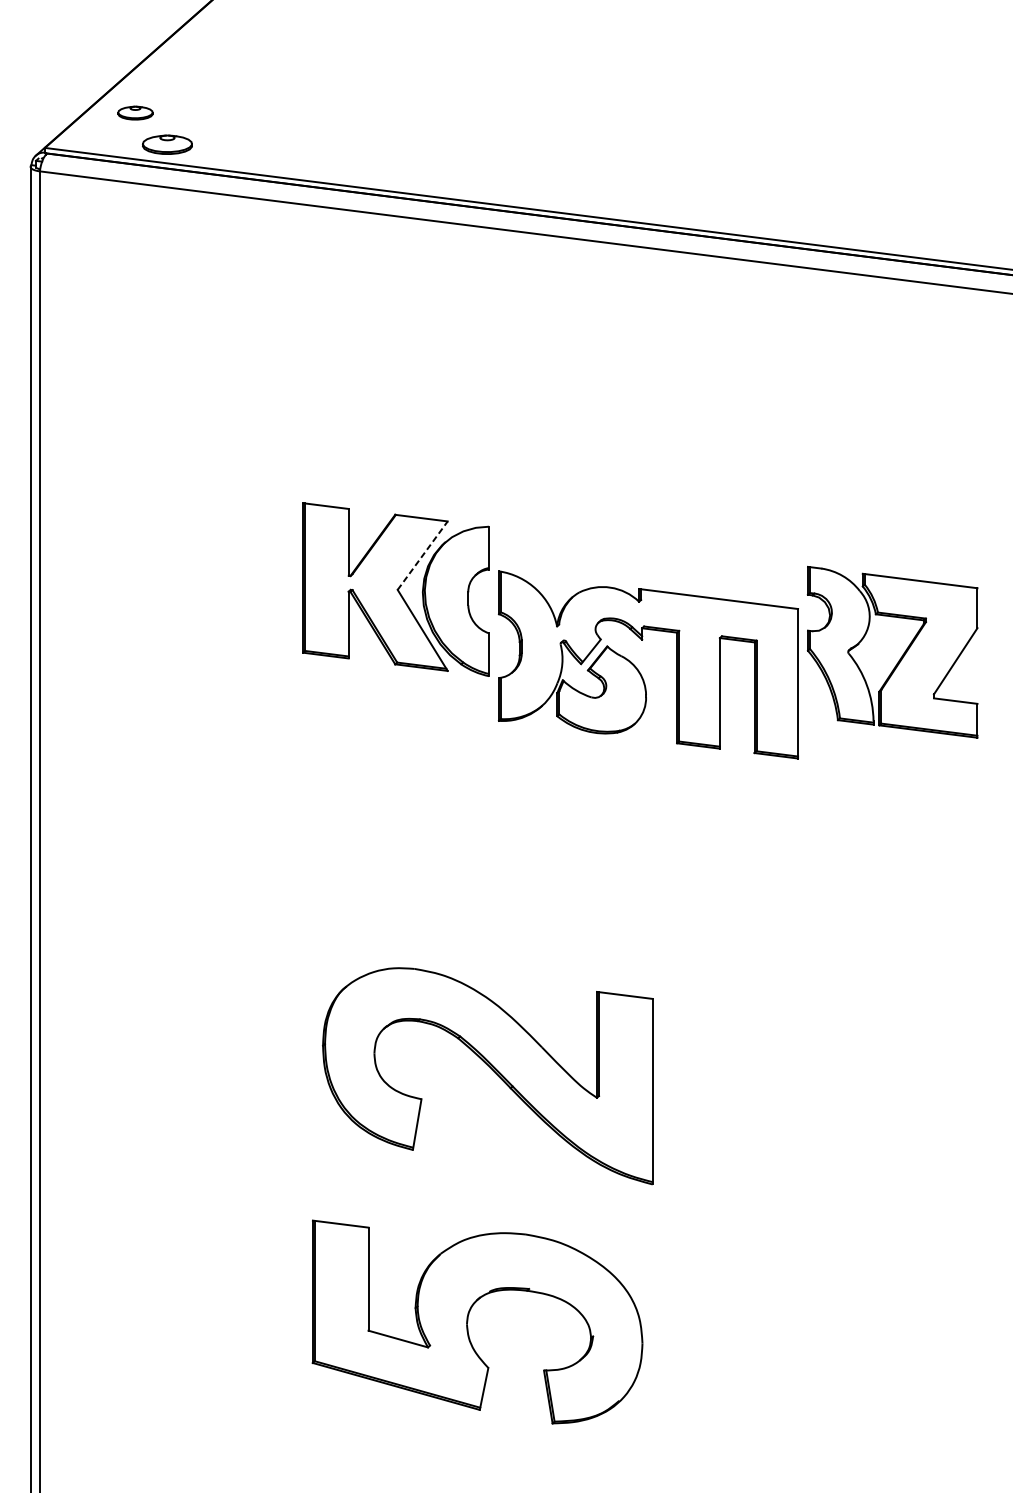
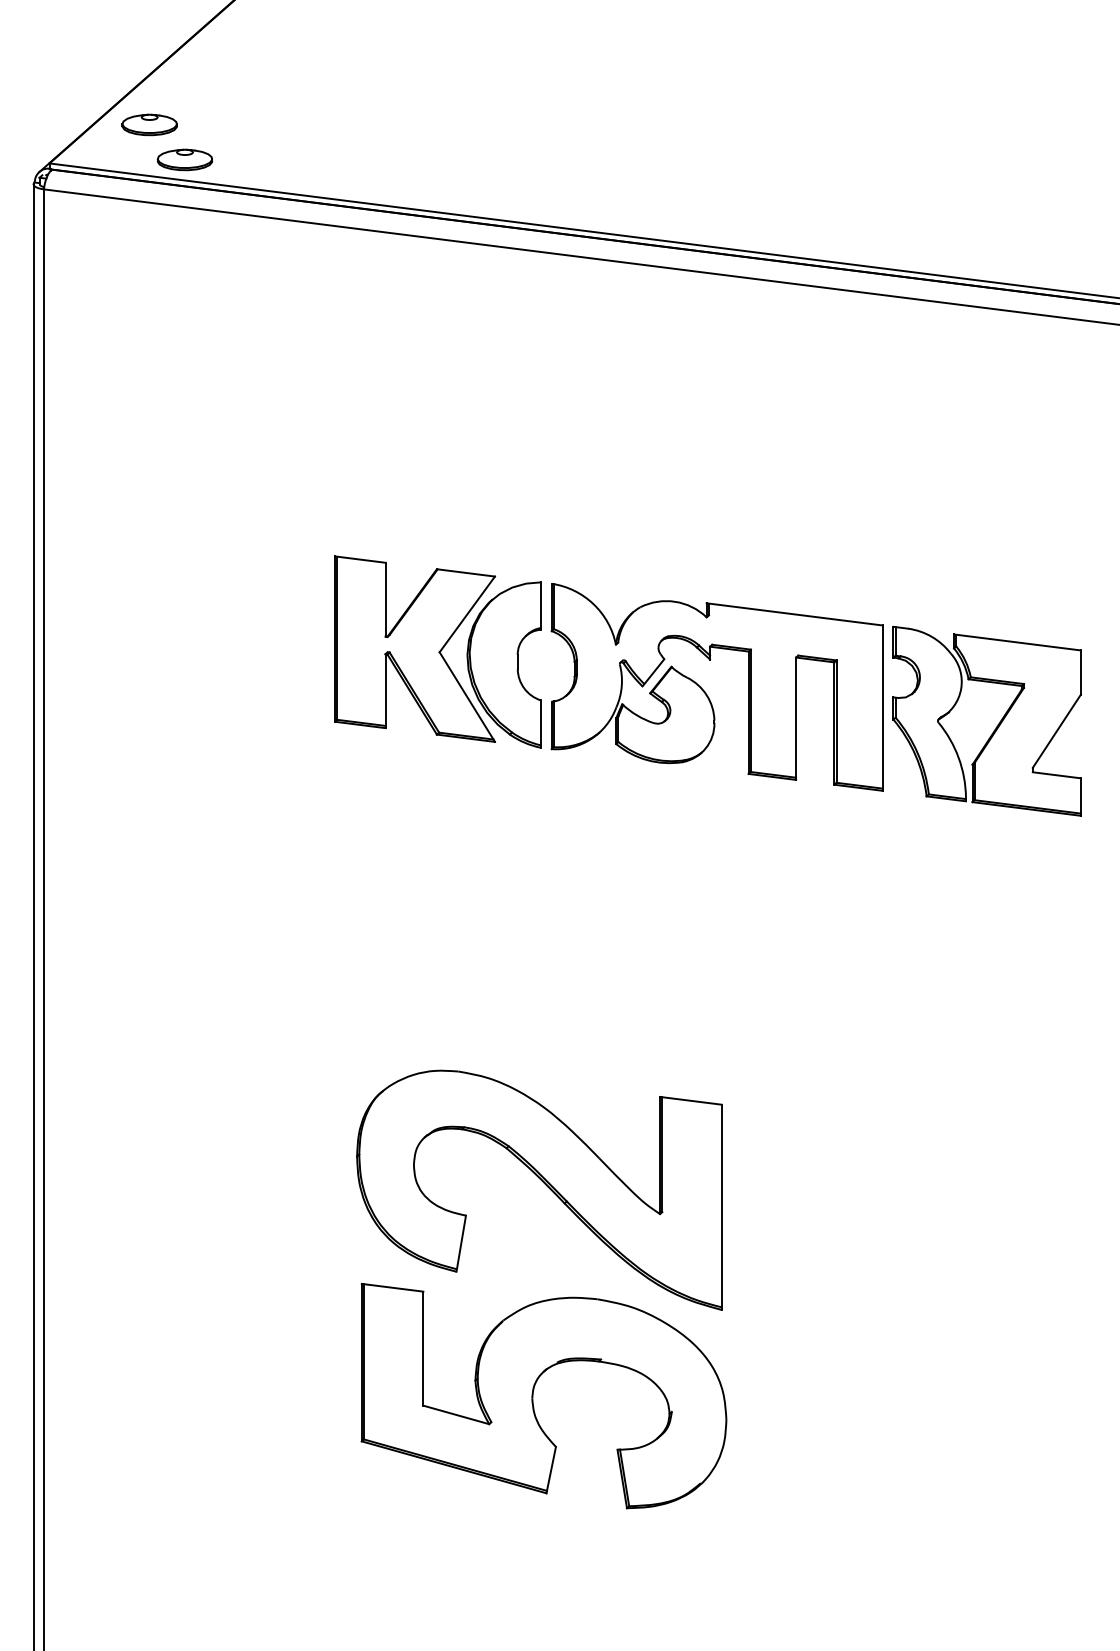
part: (135, 112) -> (149, 124), size x1.43
line: (422, 555) -> (467, 614), dashed -> solid
part: (639, 671) -> (707, 694), moved
part: (468, 1322) -> (533, 1396), moved

